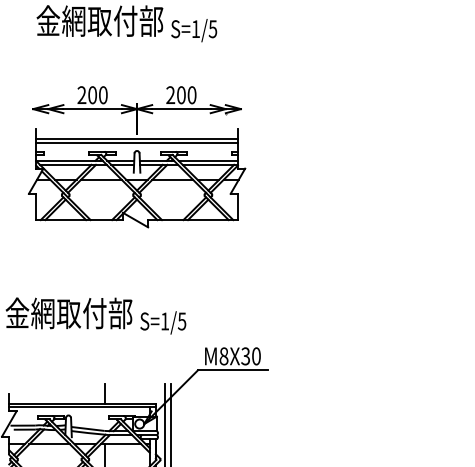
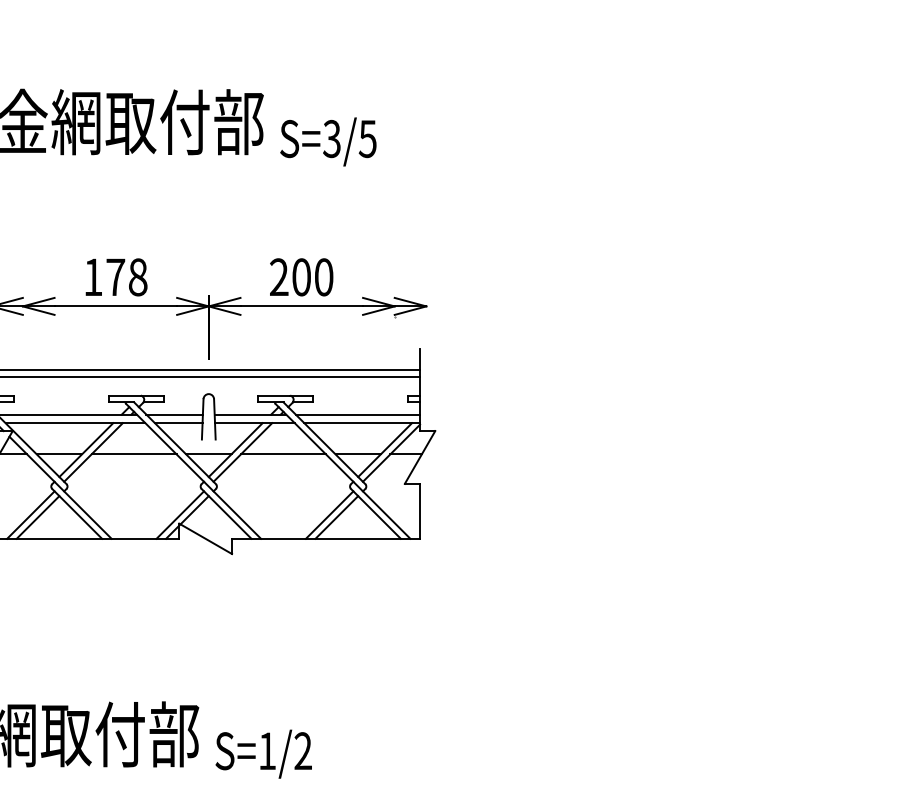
text: (195, 29) -> (331, 139), S=1/5 -> S=3/5
text: (92, 95) -> (115, 277), 200 -> 178
text: (181, 321) -> (301, 751), S=1/5 -> S=1/2

